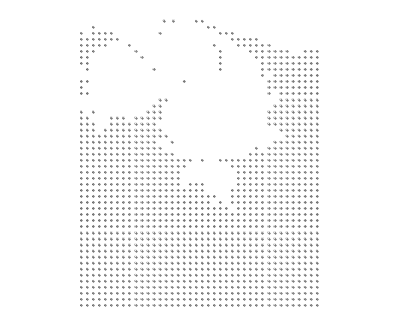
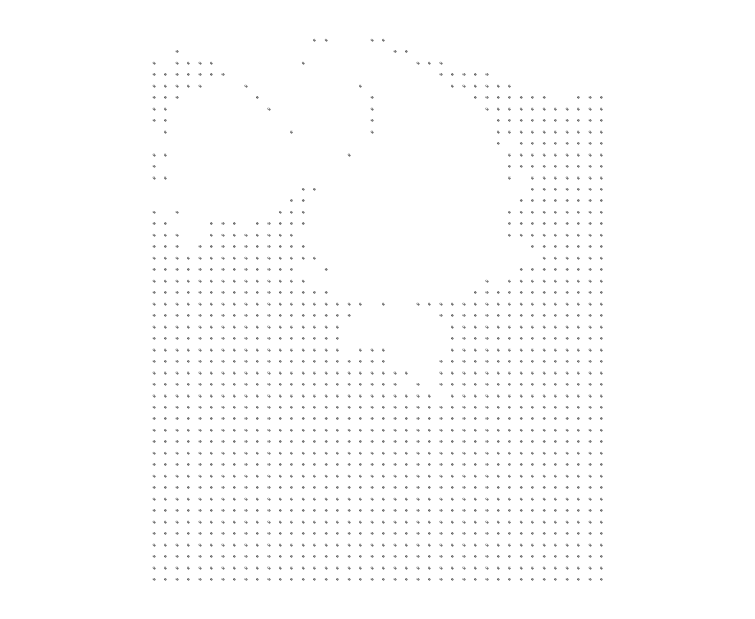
part: (168, 21) -> (319, 41), size x0.62
part: (217, 57) -> (367, 109), moved

